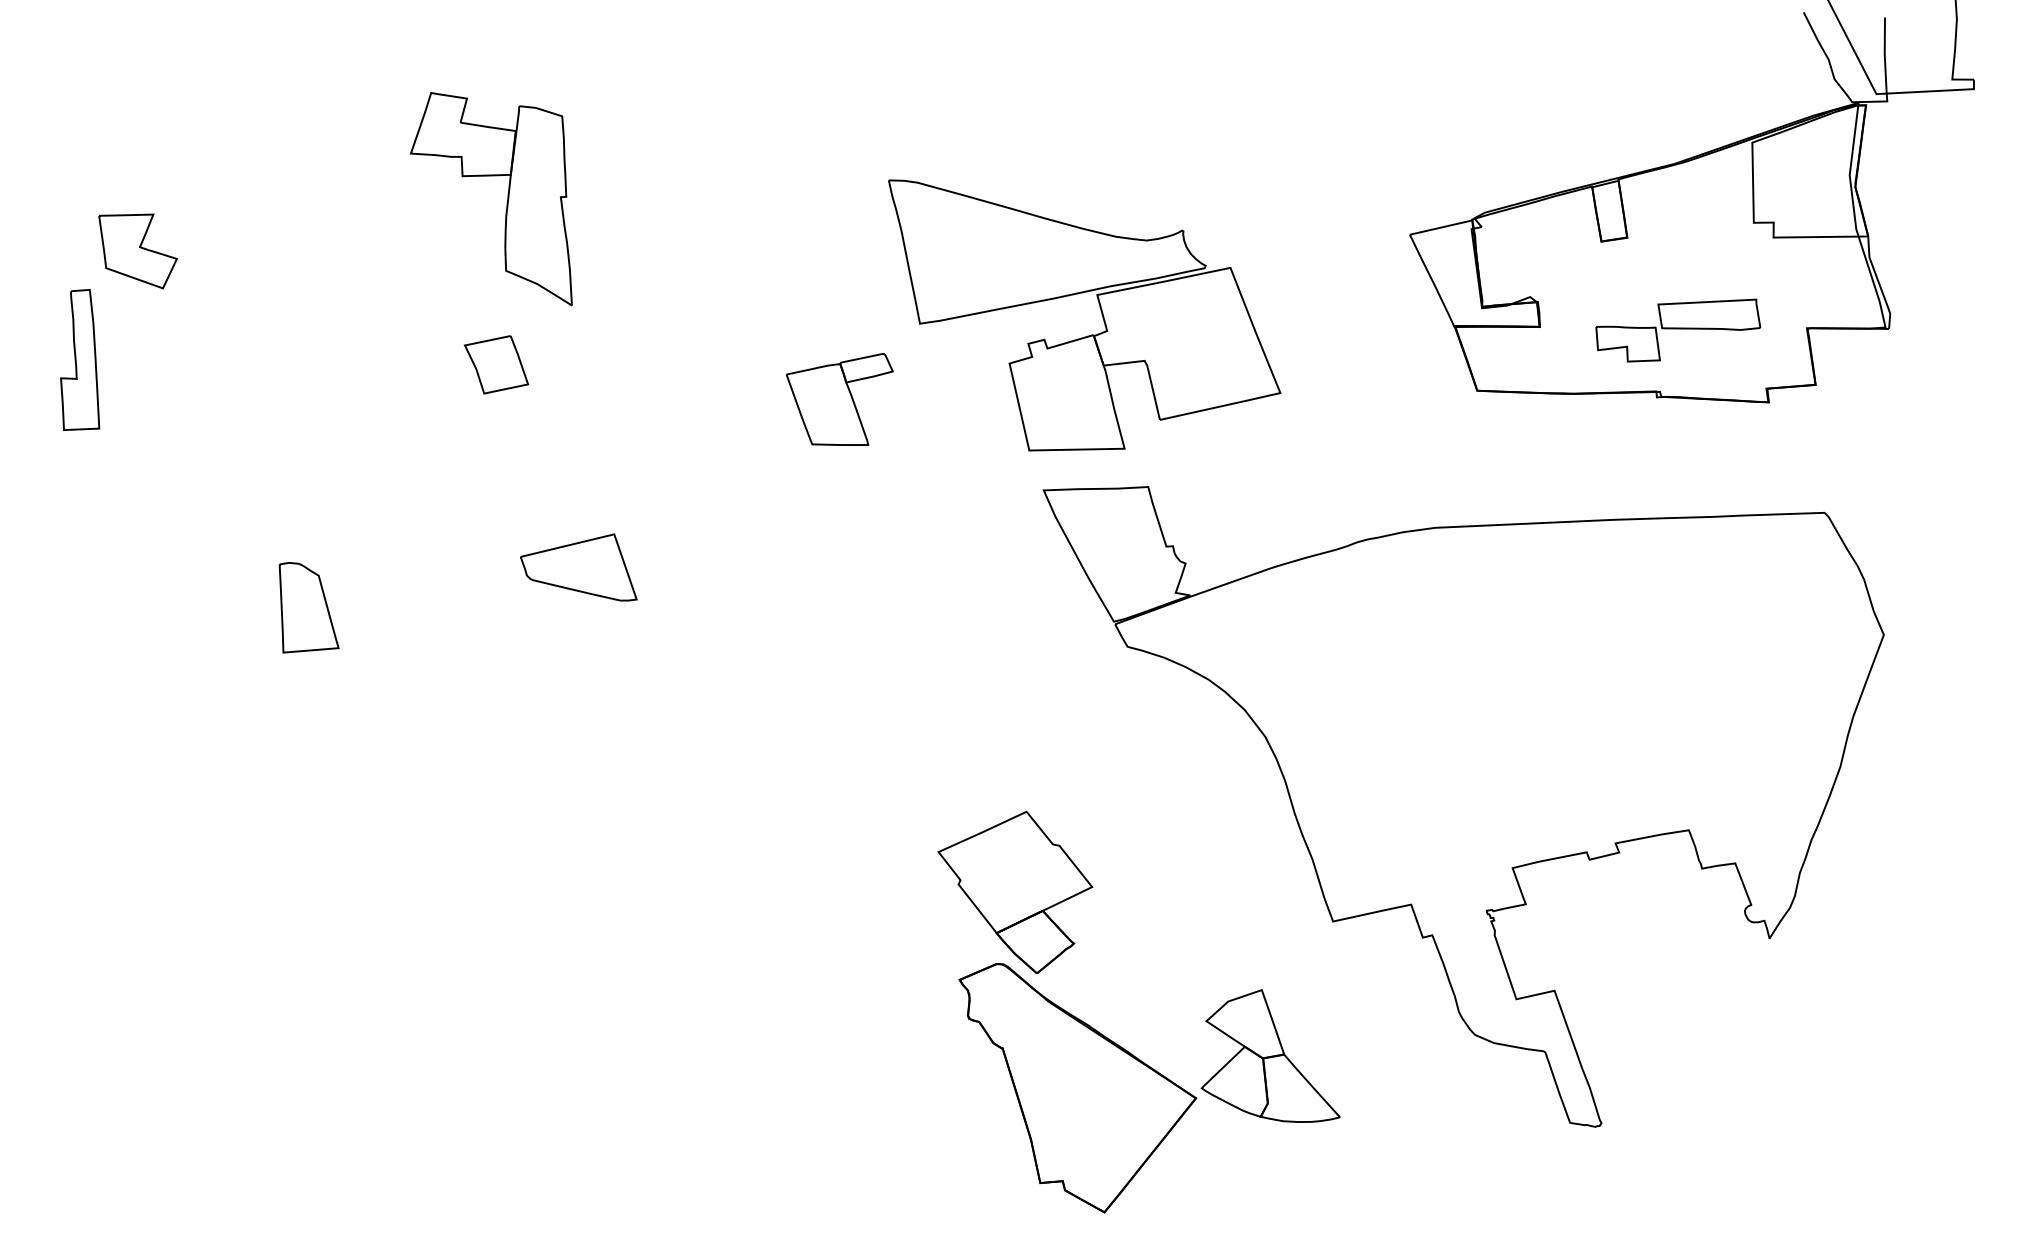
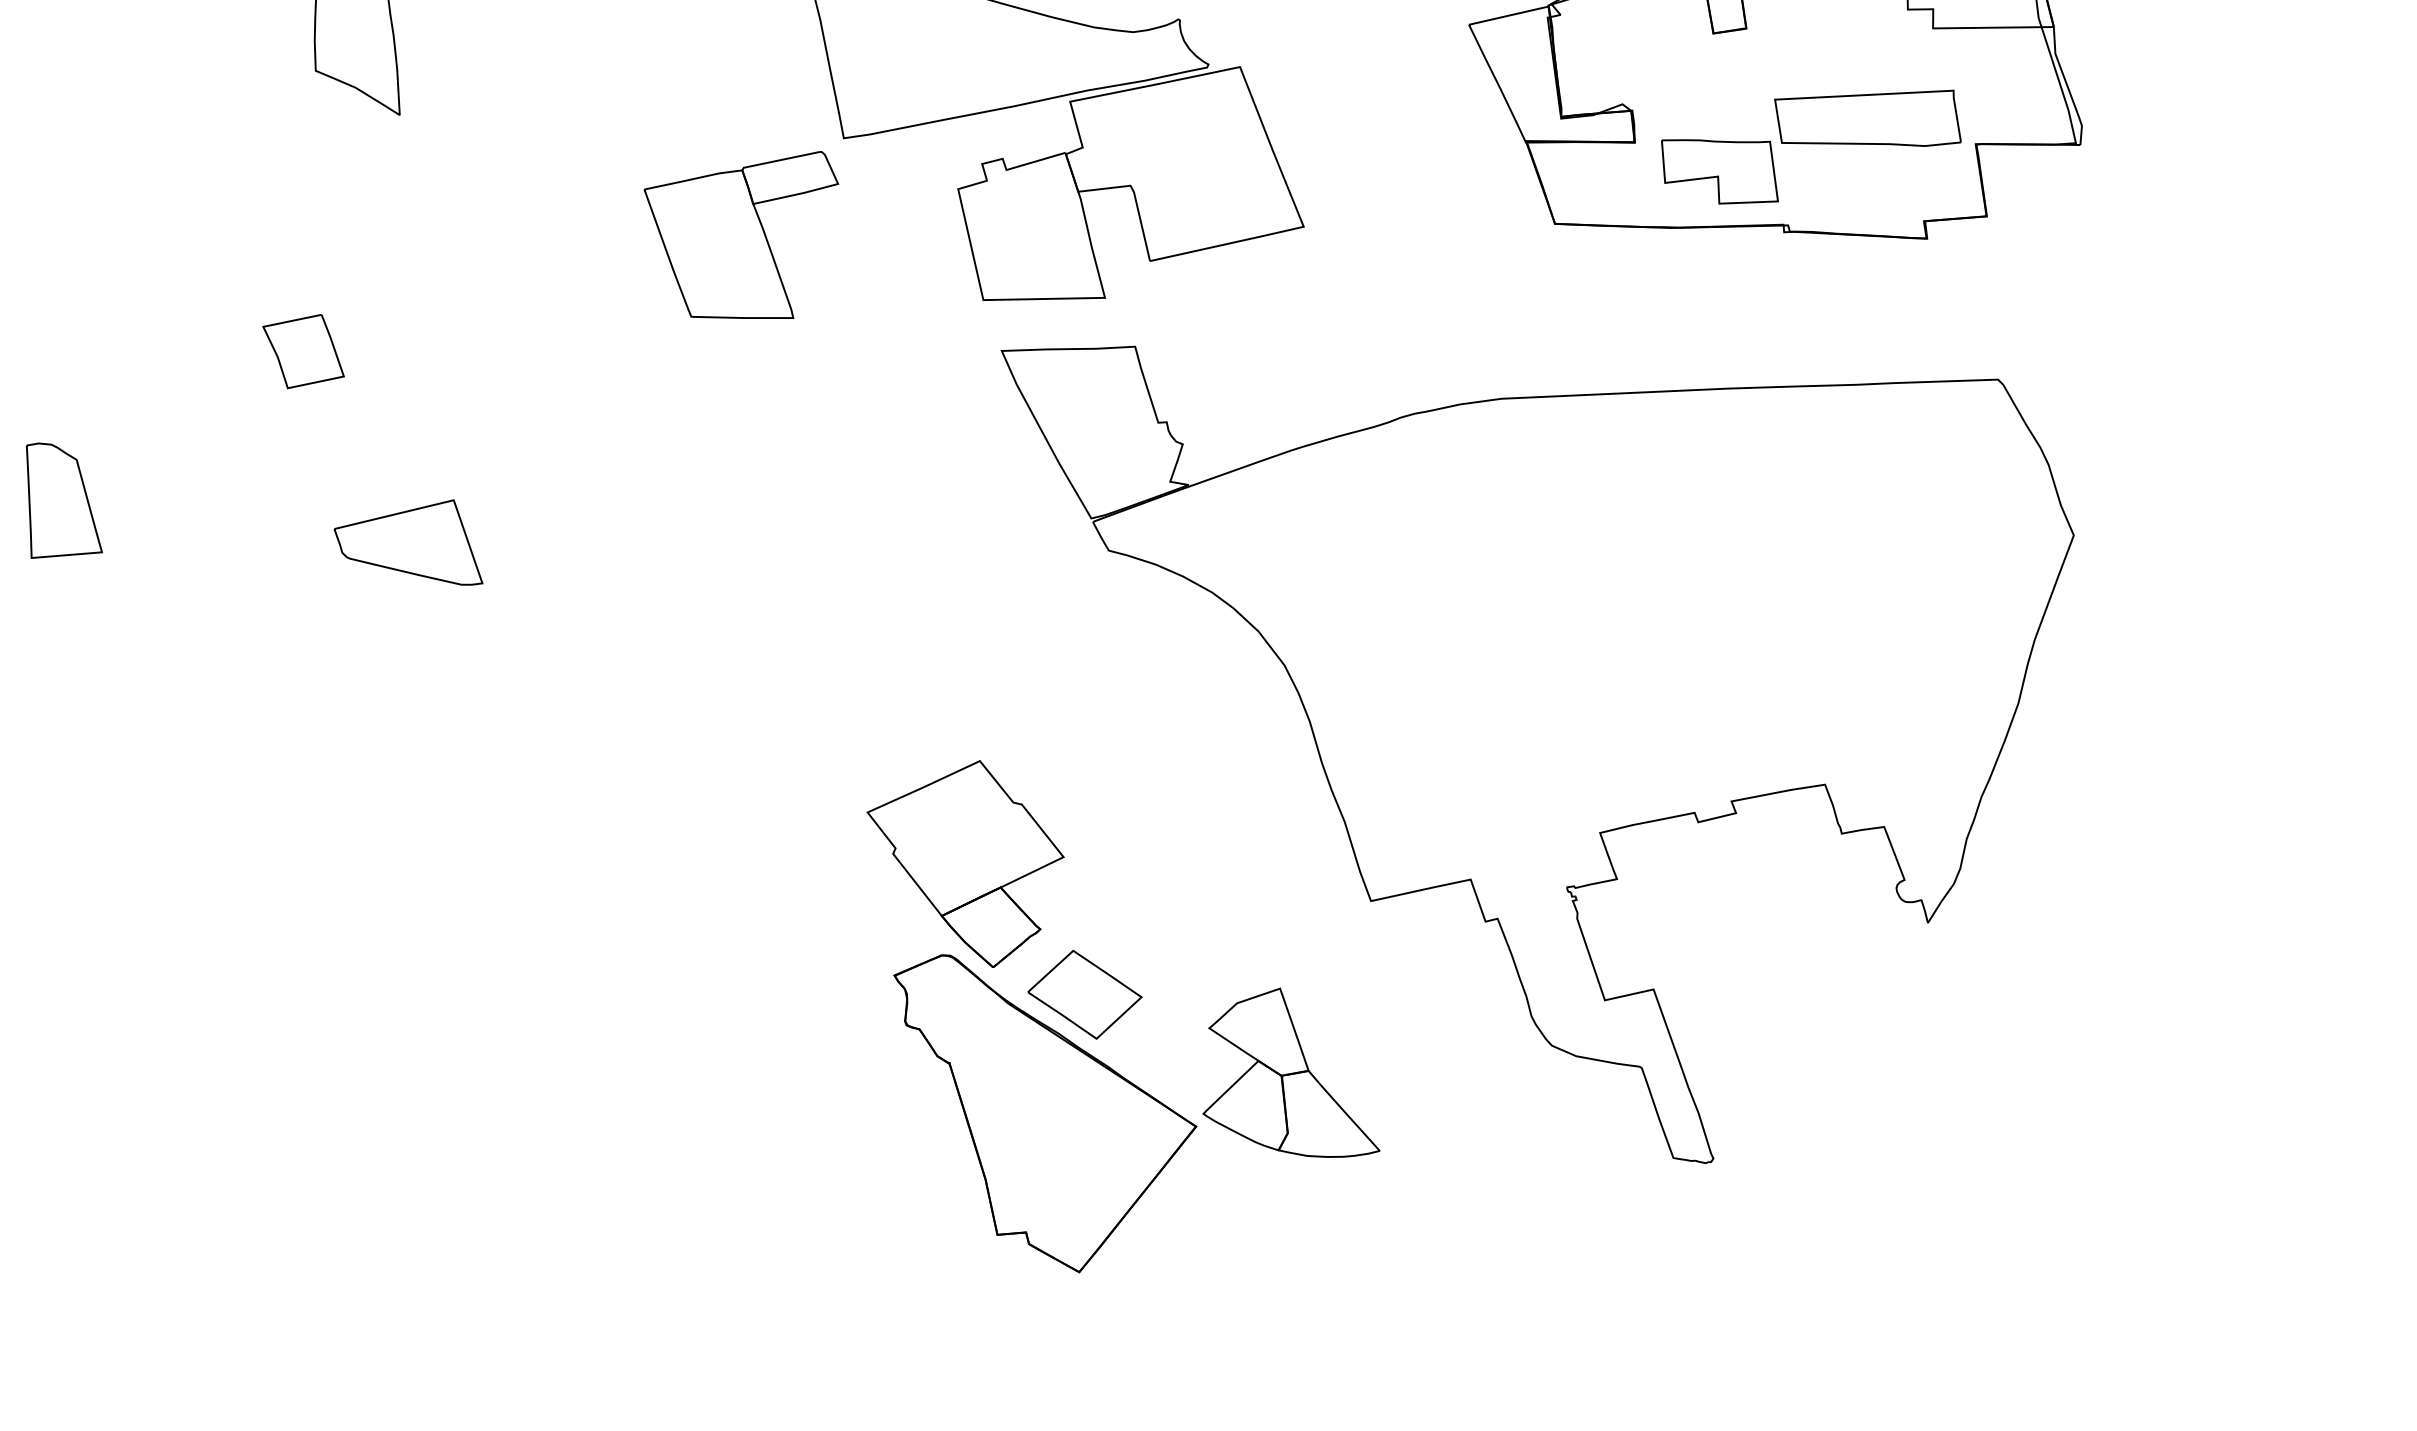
part: (1678, 330) -> (1811, 146), size x1.43
part: (496, 364) -> (303, 351), moved
part: (839, 399) -> (741, 235), size x1.43
part: (578, 567) -> (408, 542), moved
part: (1108, 994) -> (1084, 994), added

